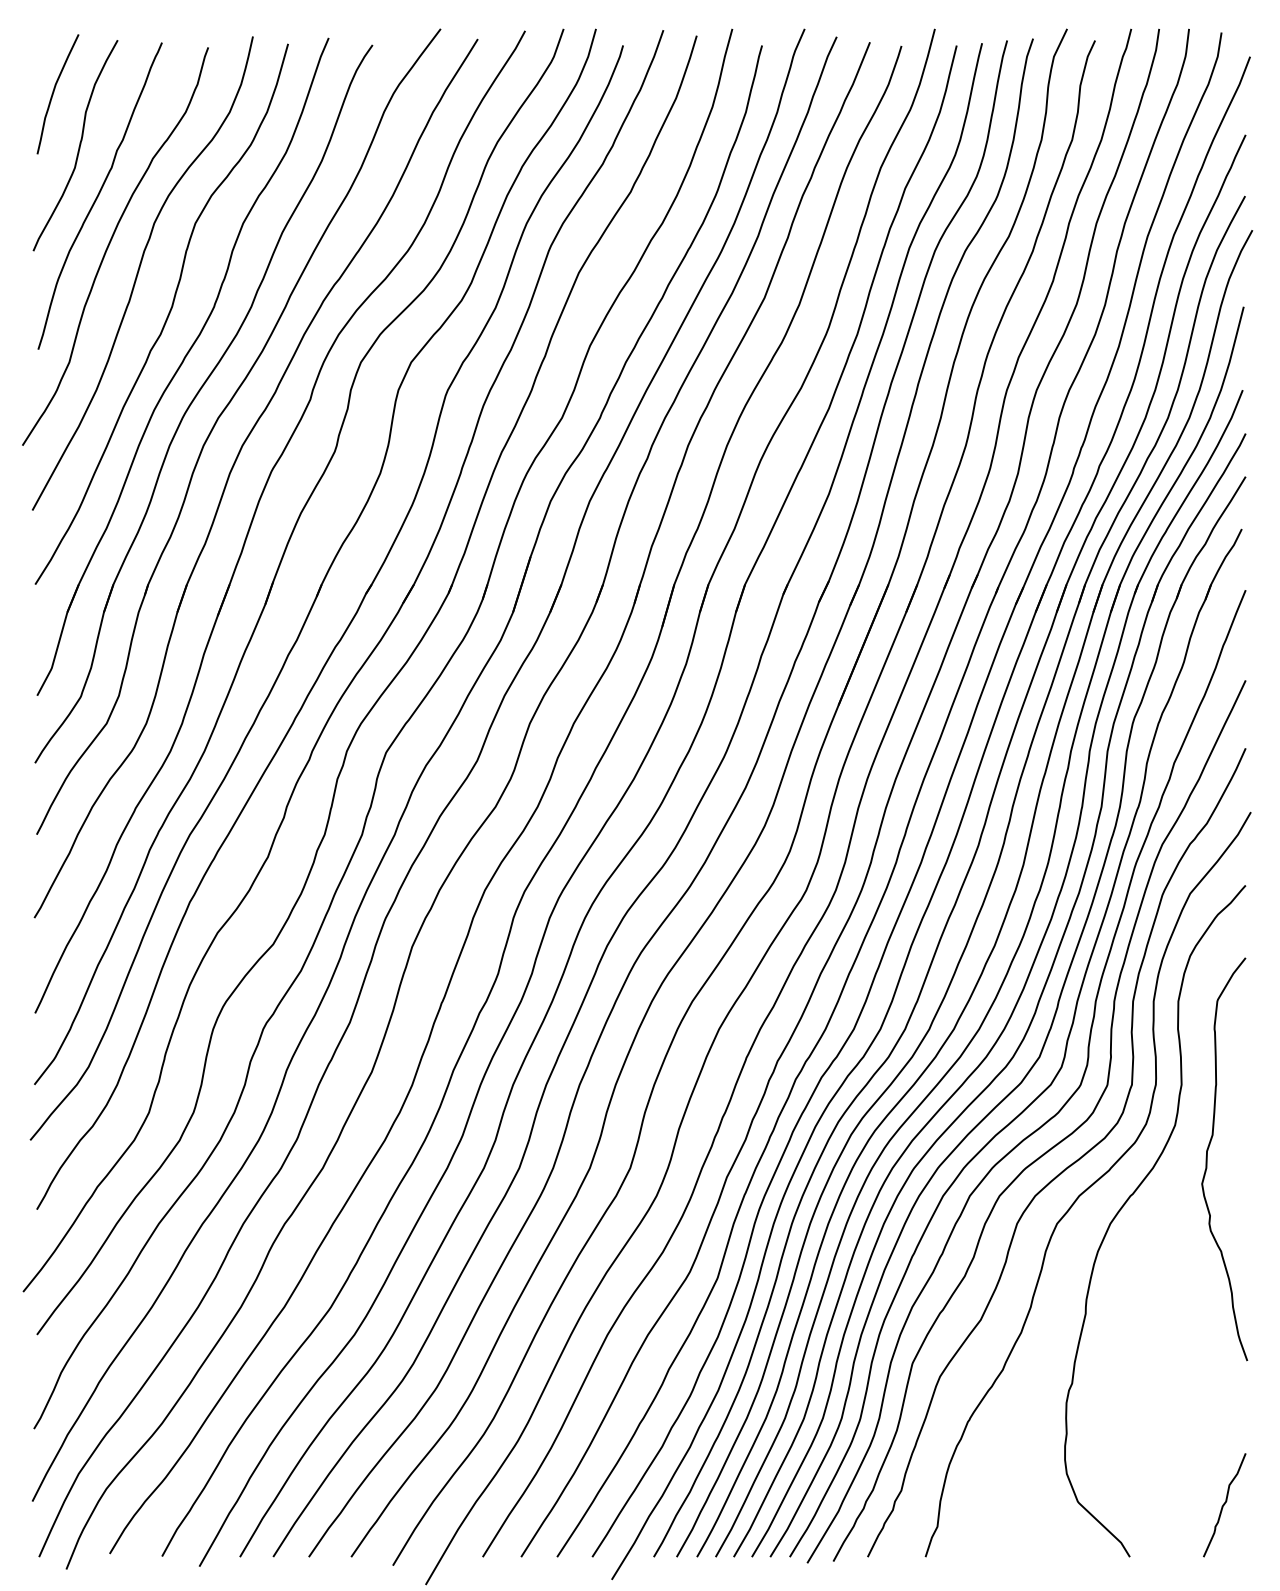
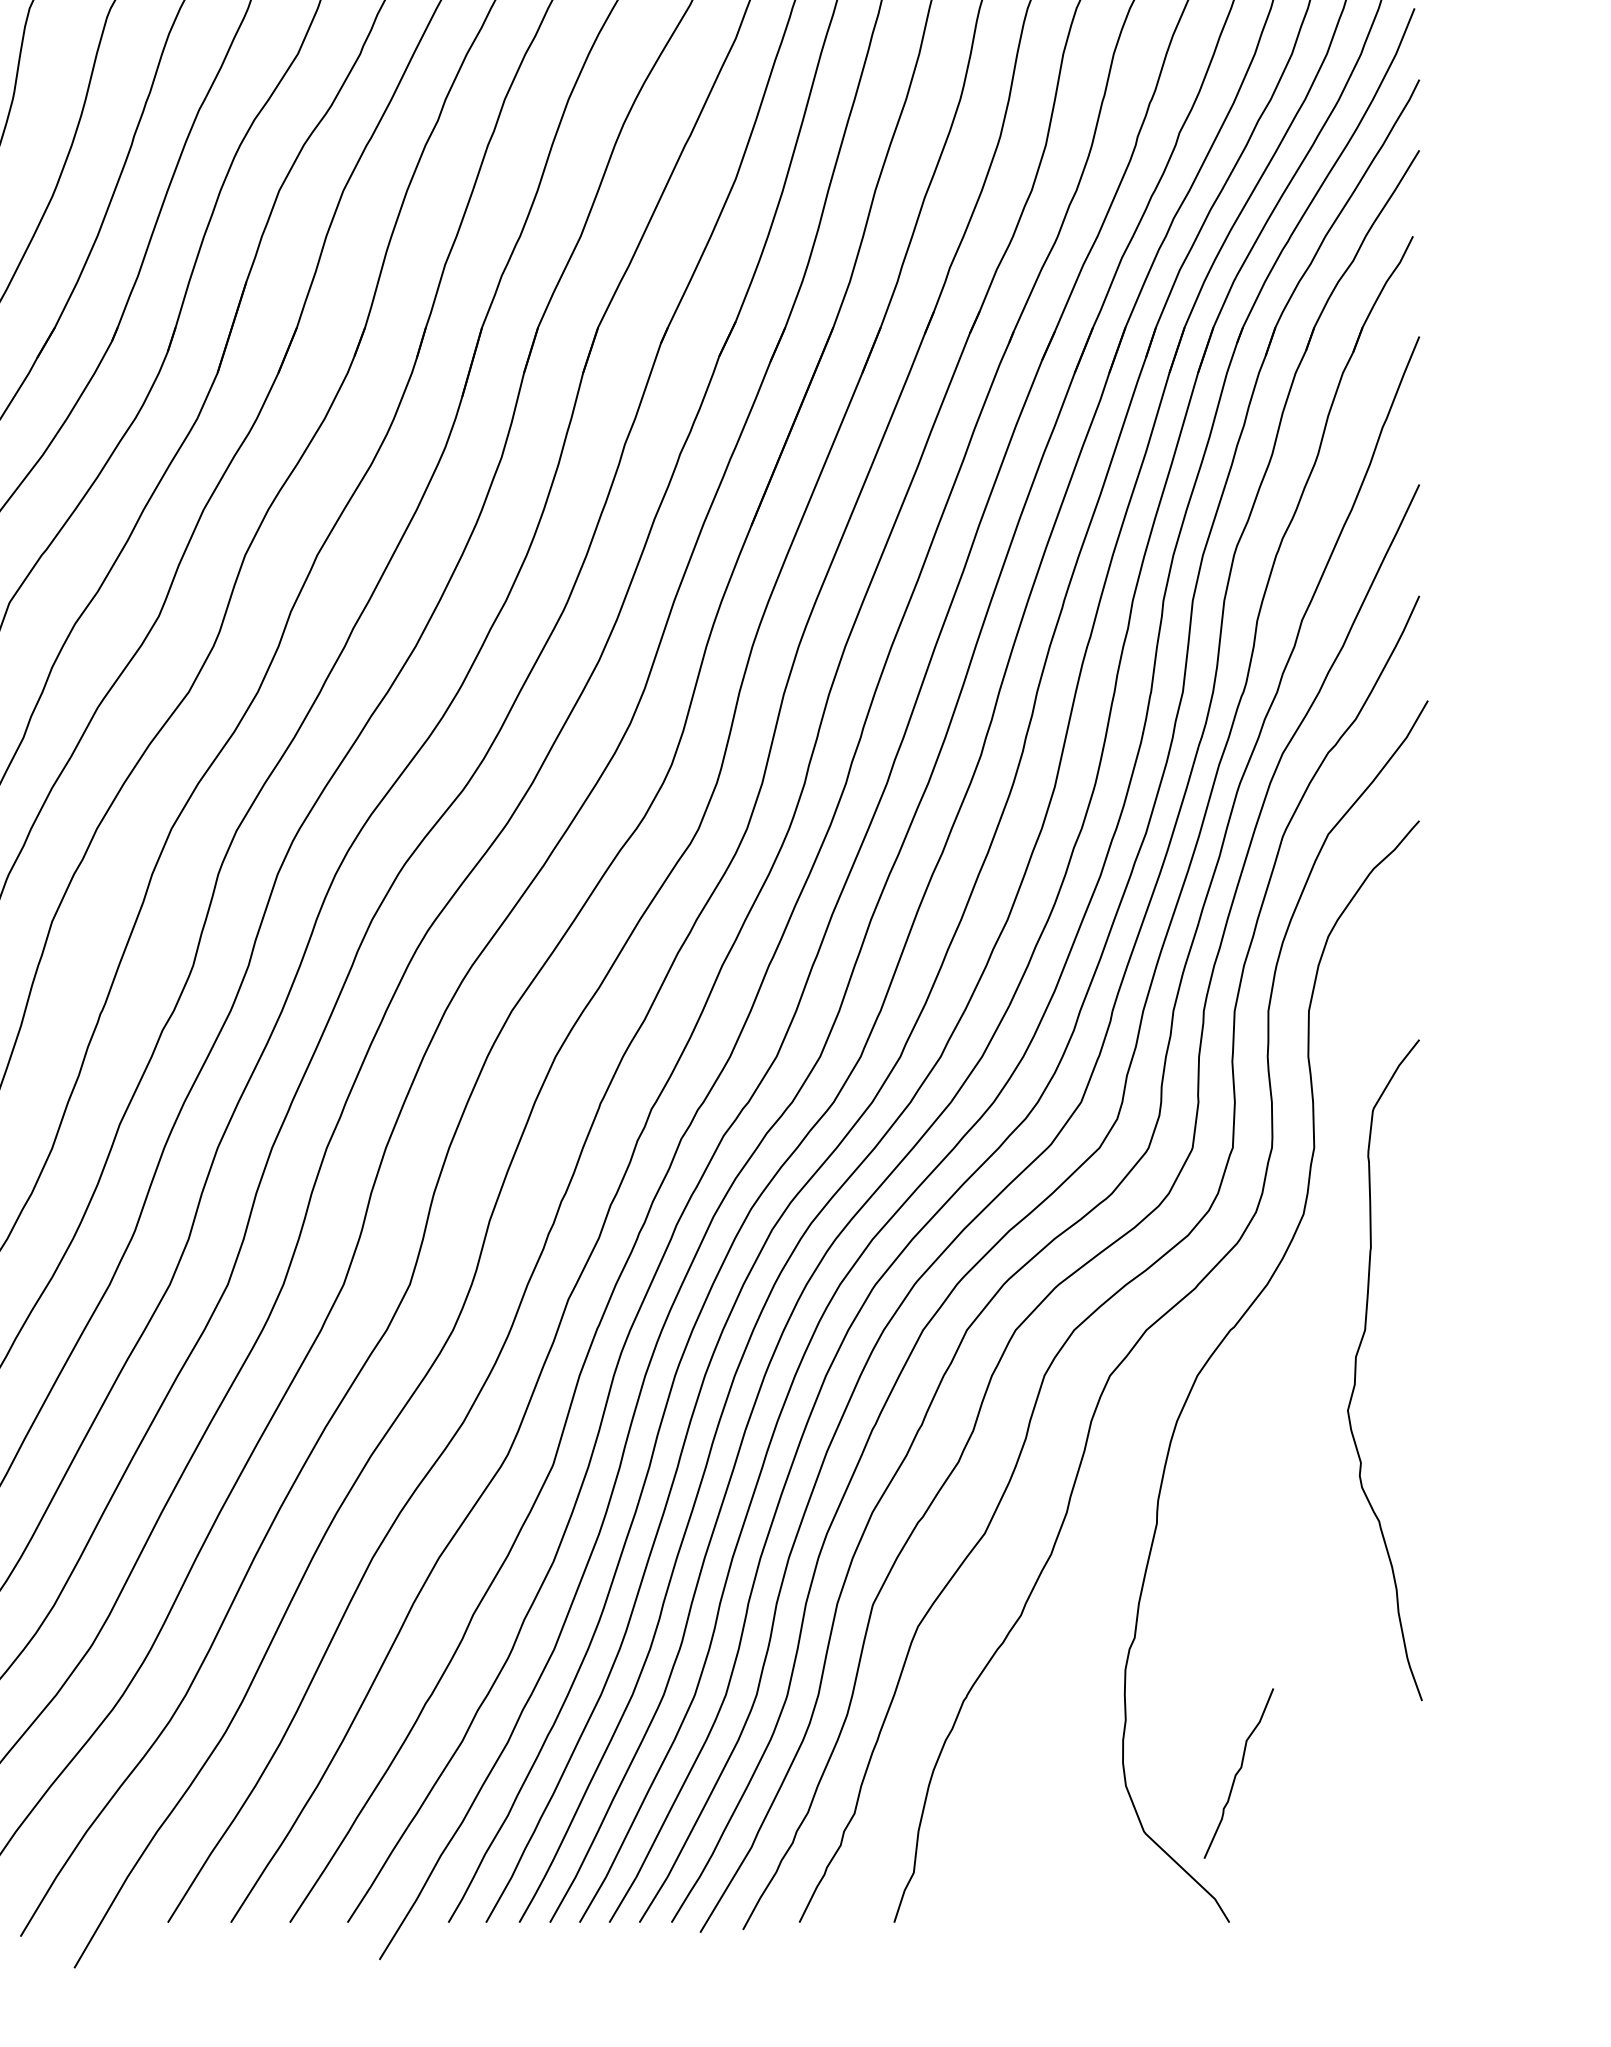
curve: (1207, 1159) -> (1356, 1370), moved
curve: (1224, 1505) -> (1238, 1773), moved

